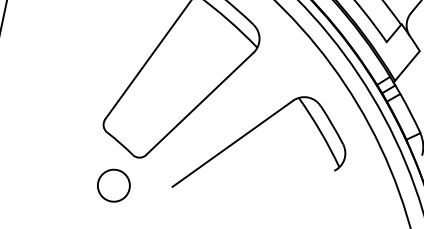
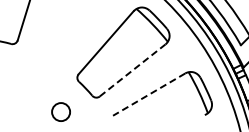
line: (199, 103) -> (132, 70), solid -> dashed
line: (233, 143) -> (149, 94), solid -> dashed
circle: (112, 184) -> (60, 111), moved

